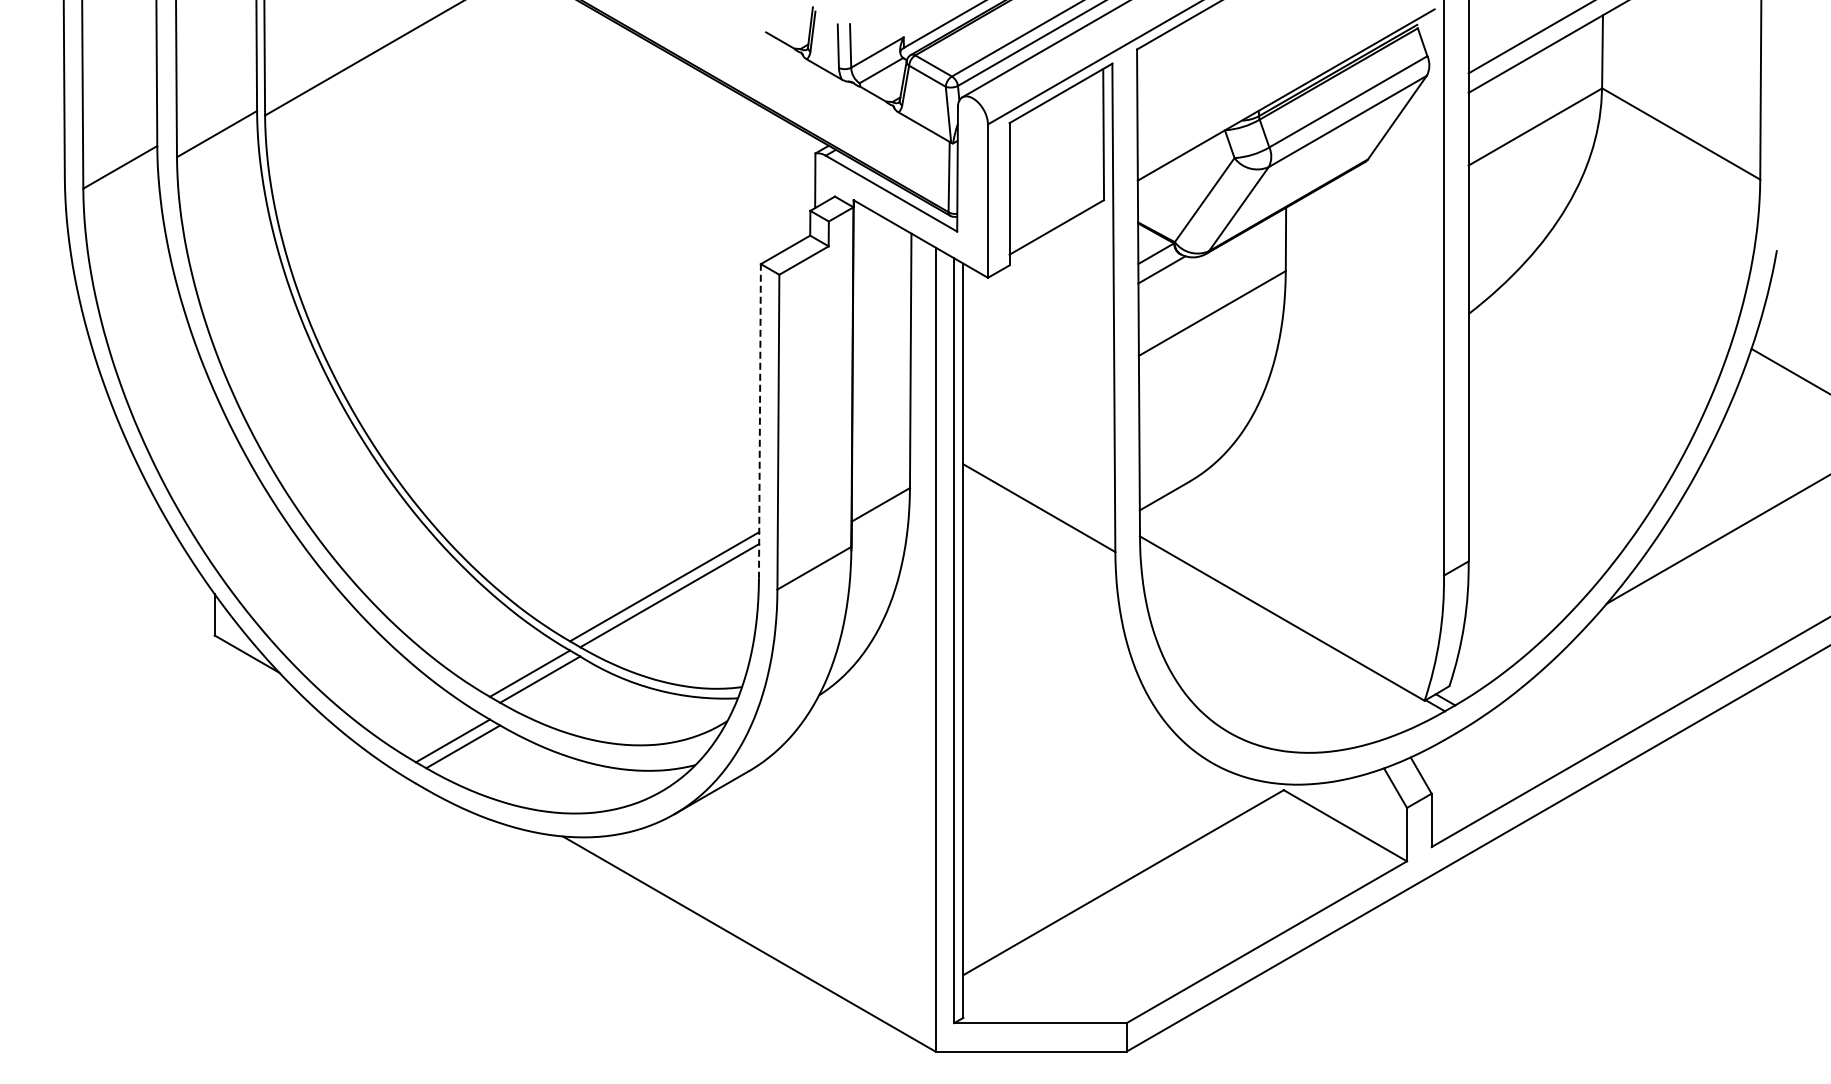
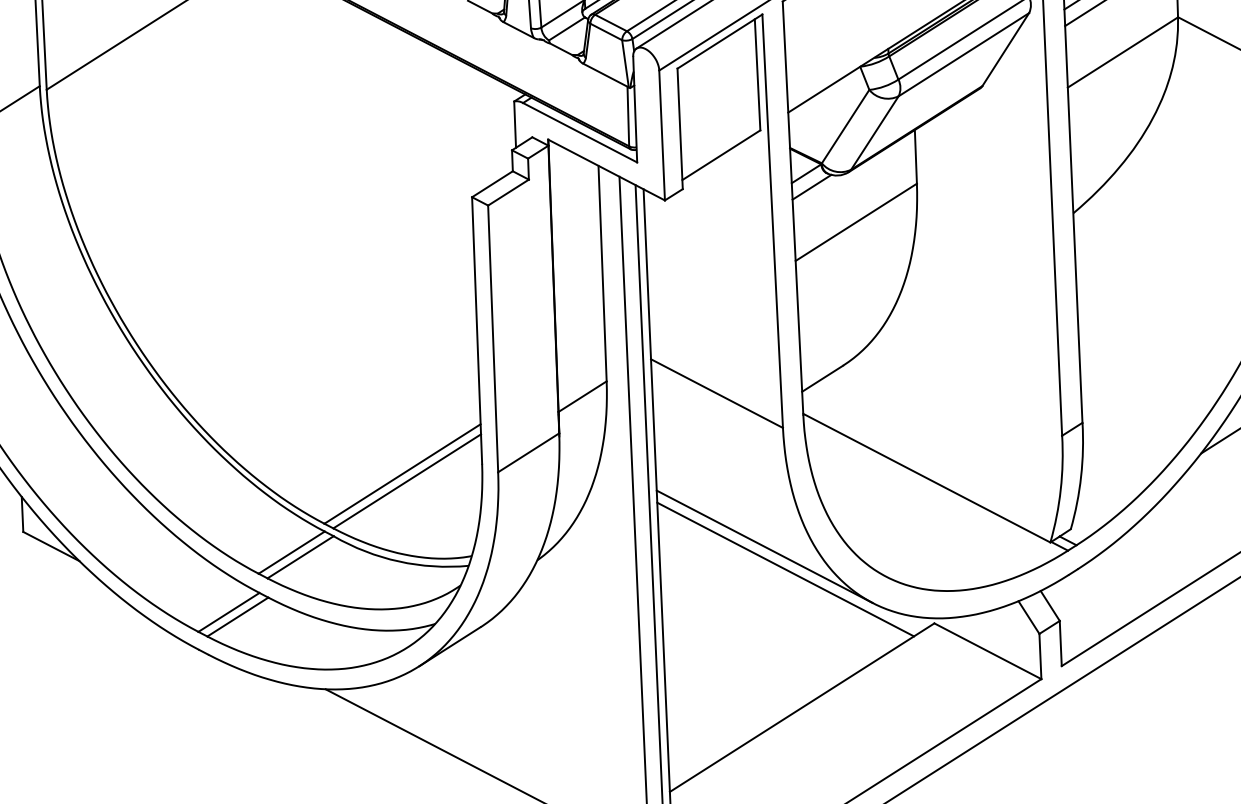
line: (759, 420) -> (476, 329), dashed -> solid
line: (1087, 690) -> (764, 546), added
line: (1111, 718) -> (785, 569), added

